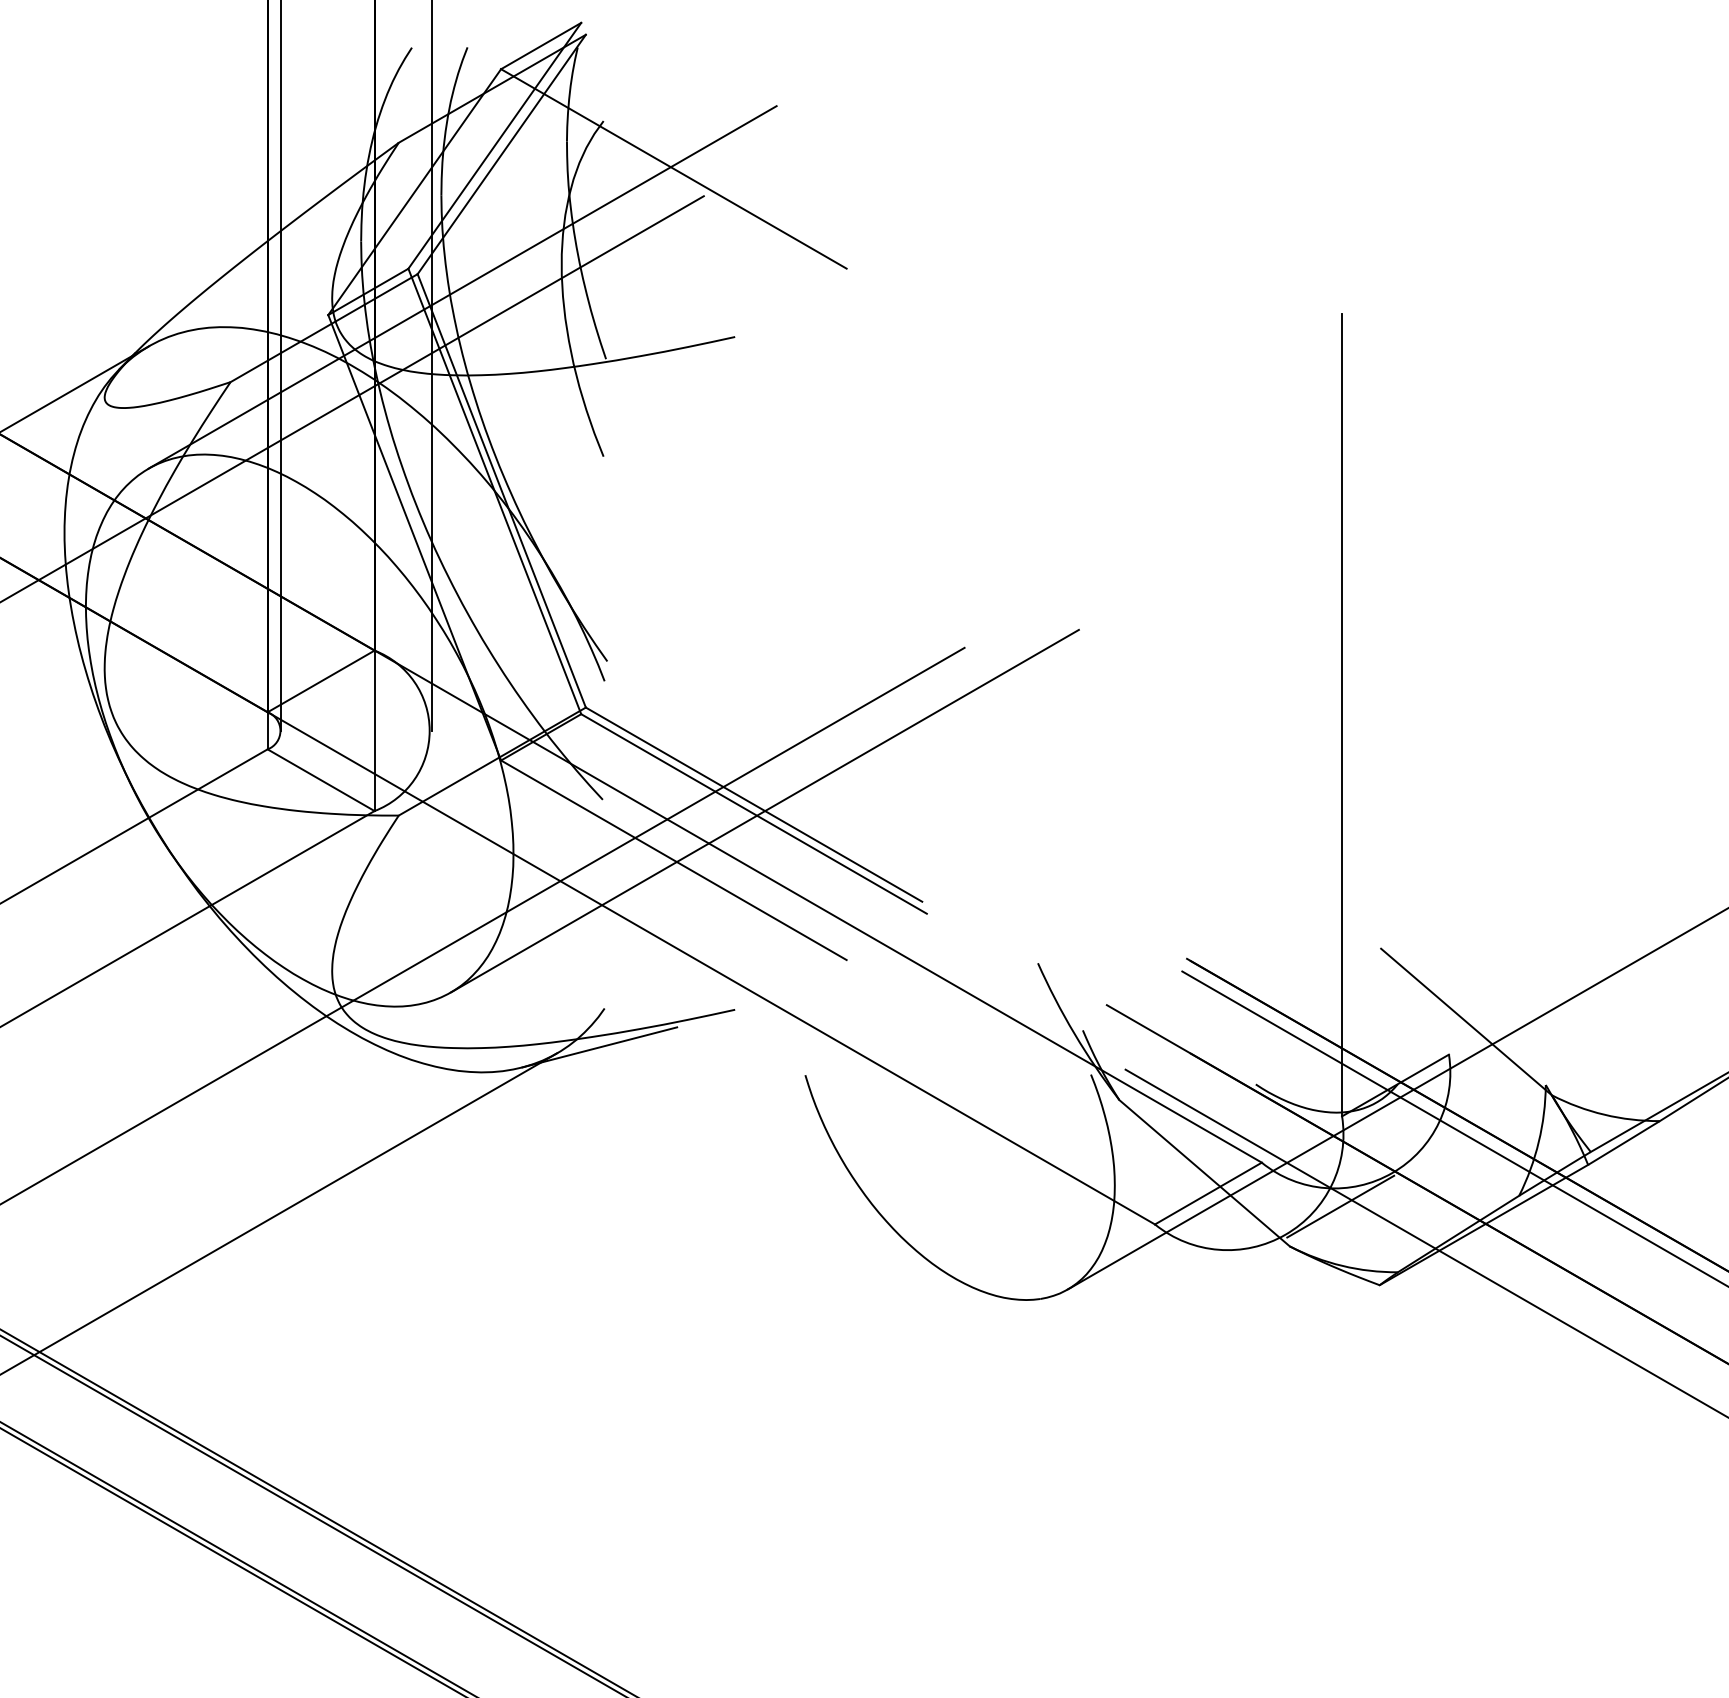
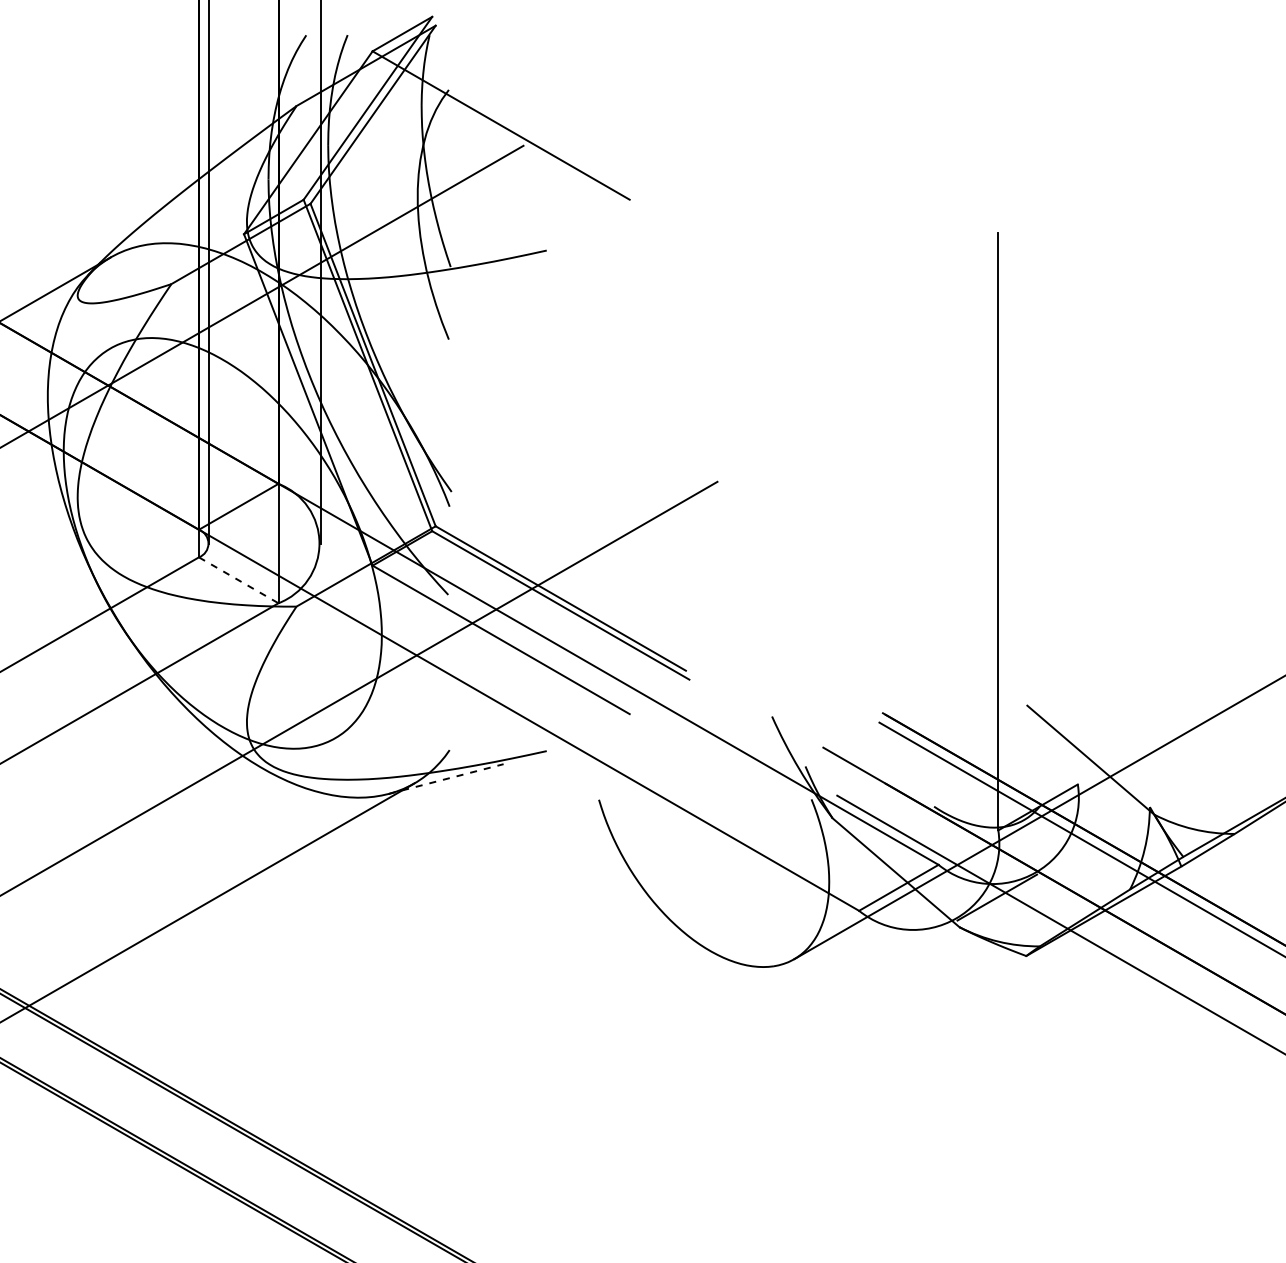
line: (462, 287) -> (343, 213), removed
line: (321, 780) -> (239, 580), solid -> dashed
line: (764, 810) -> (568, 602), removed
line: (599, 1047) -> (445, 779), solid -> dashed

